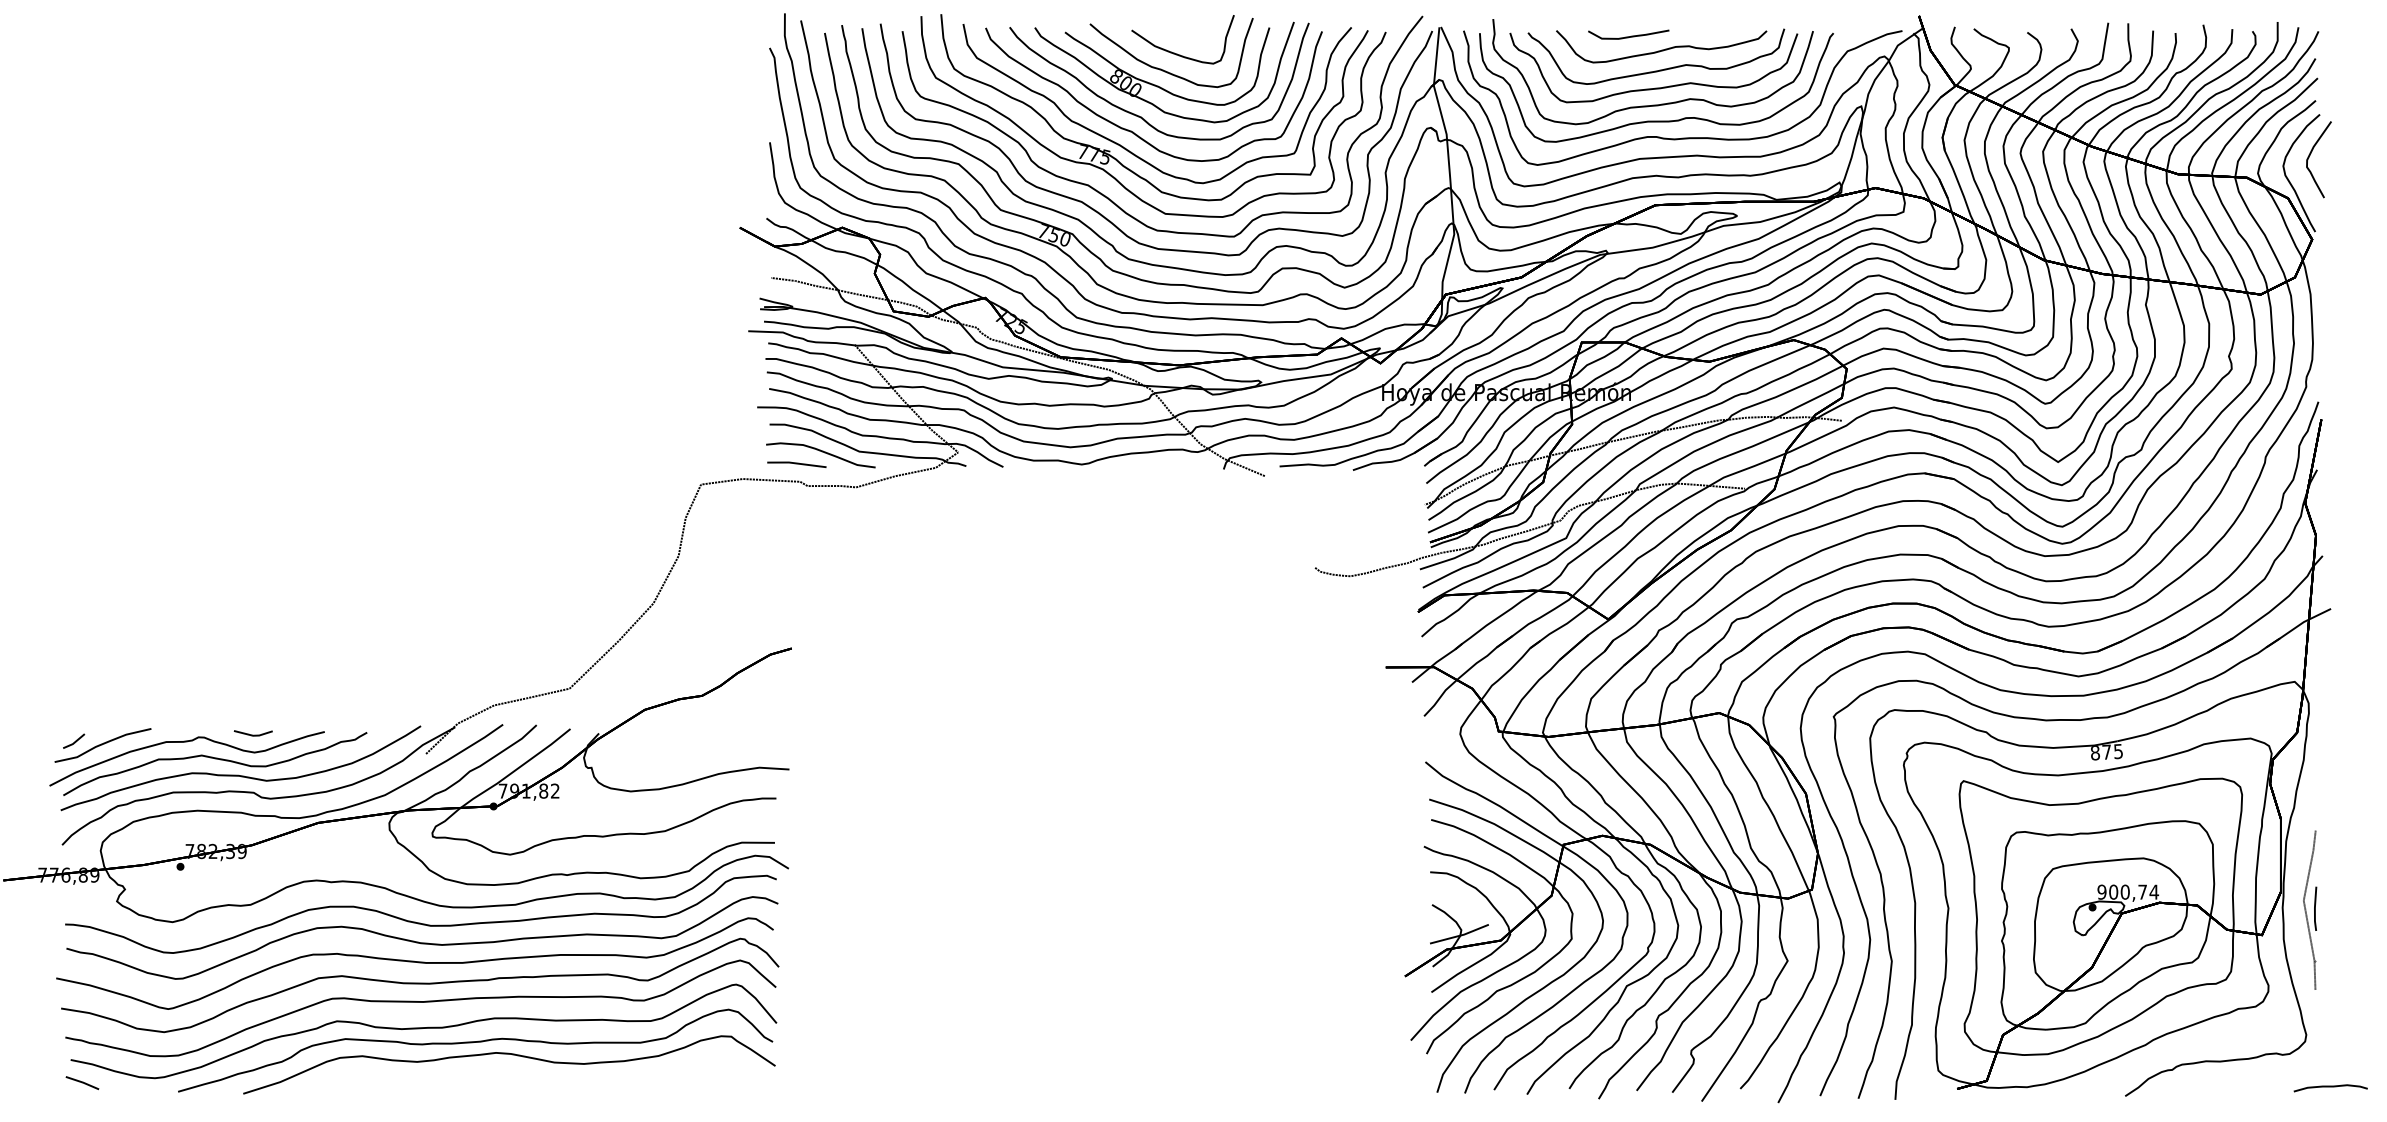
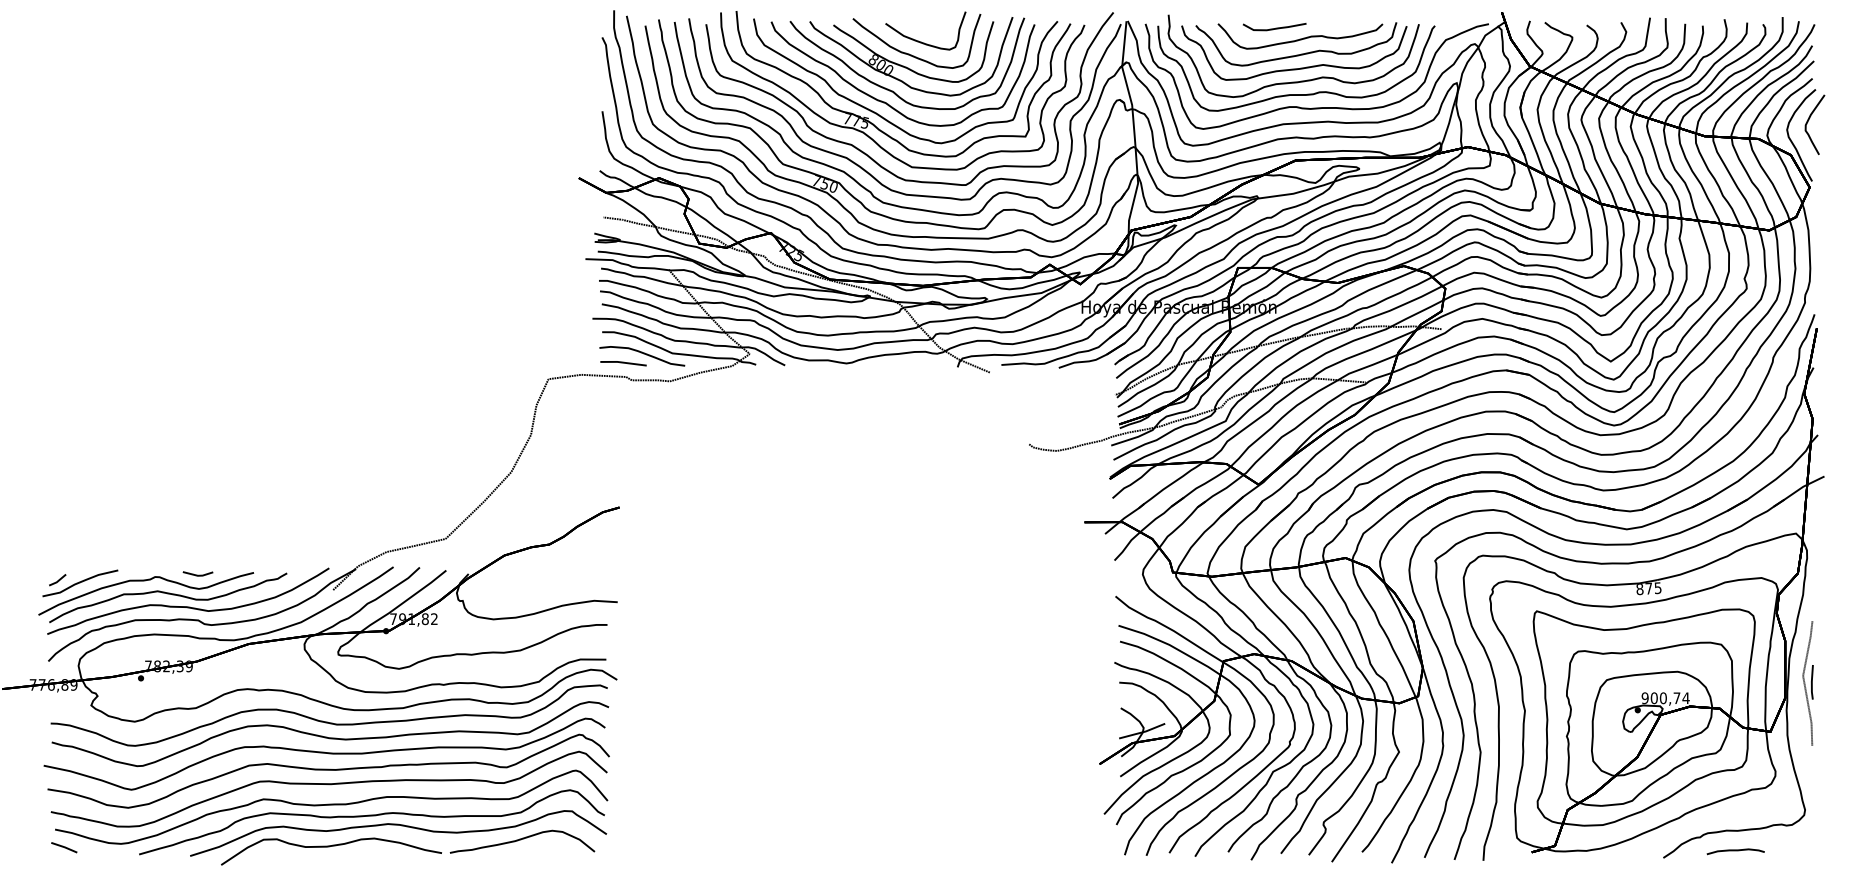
part: (2310, 909) -> (1808, 682), moved
part: (521, 1082) -> (407, 847), added
curve: (2330, 1087) -> (1735, 851), moved

